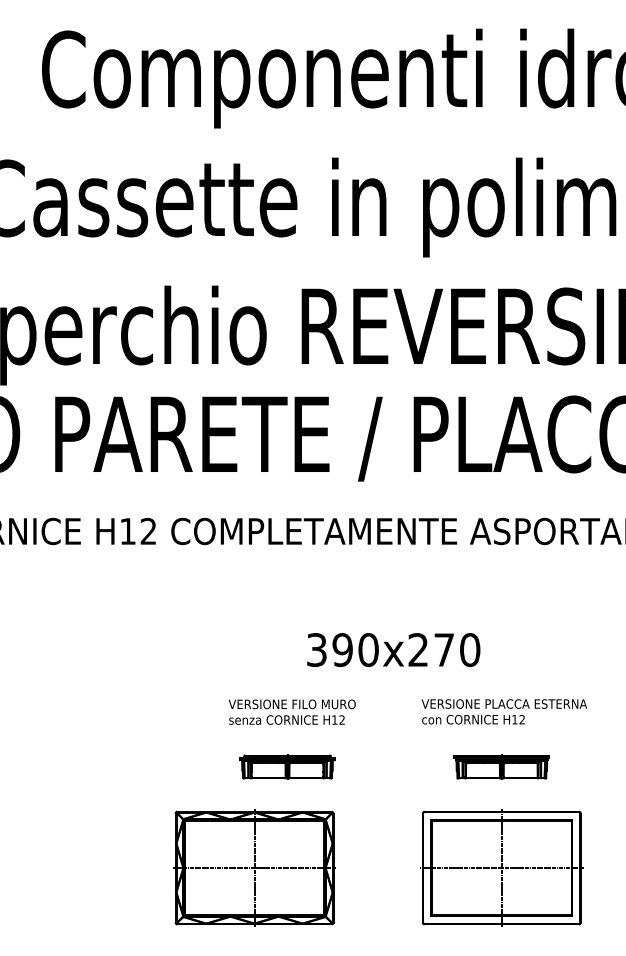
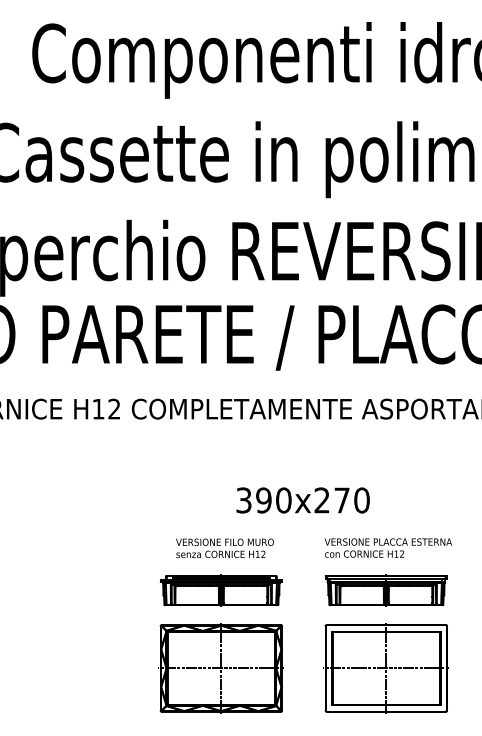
part: (287, 766) -> (221, 590), size x1.67
part: (501, 766) -> (386, 590), size x1.67
part: (254, 867) -> (221, 667), moved

